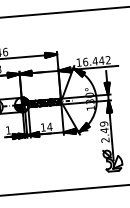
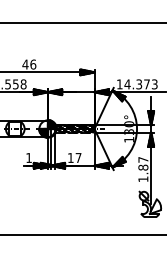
text: (96, 61) -> (140, 84), 16.442 -> 14.373
text: (49, 126) -> (78, 157), 14 -> 17
text: (104, 132) -> (143, 169), 2.49 -> 1.87

